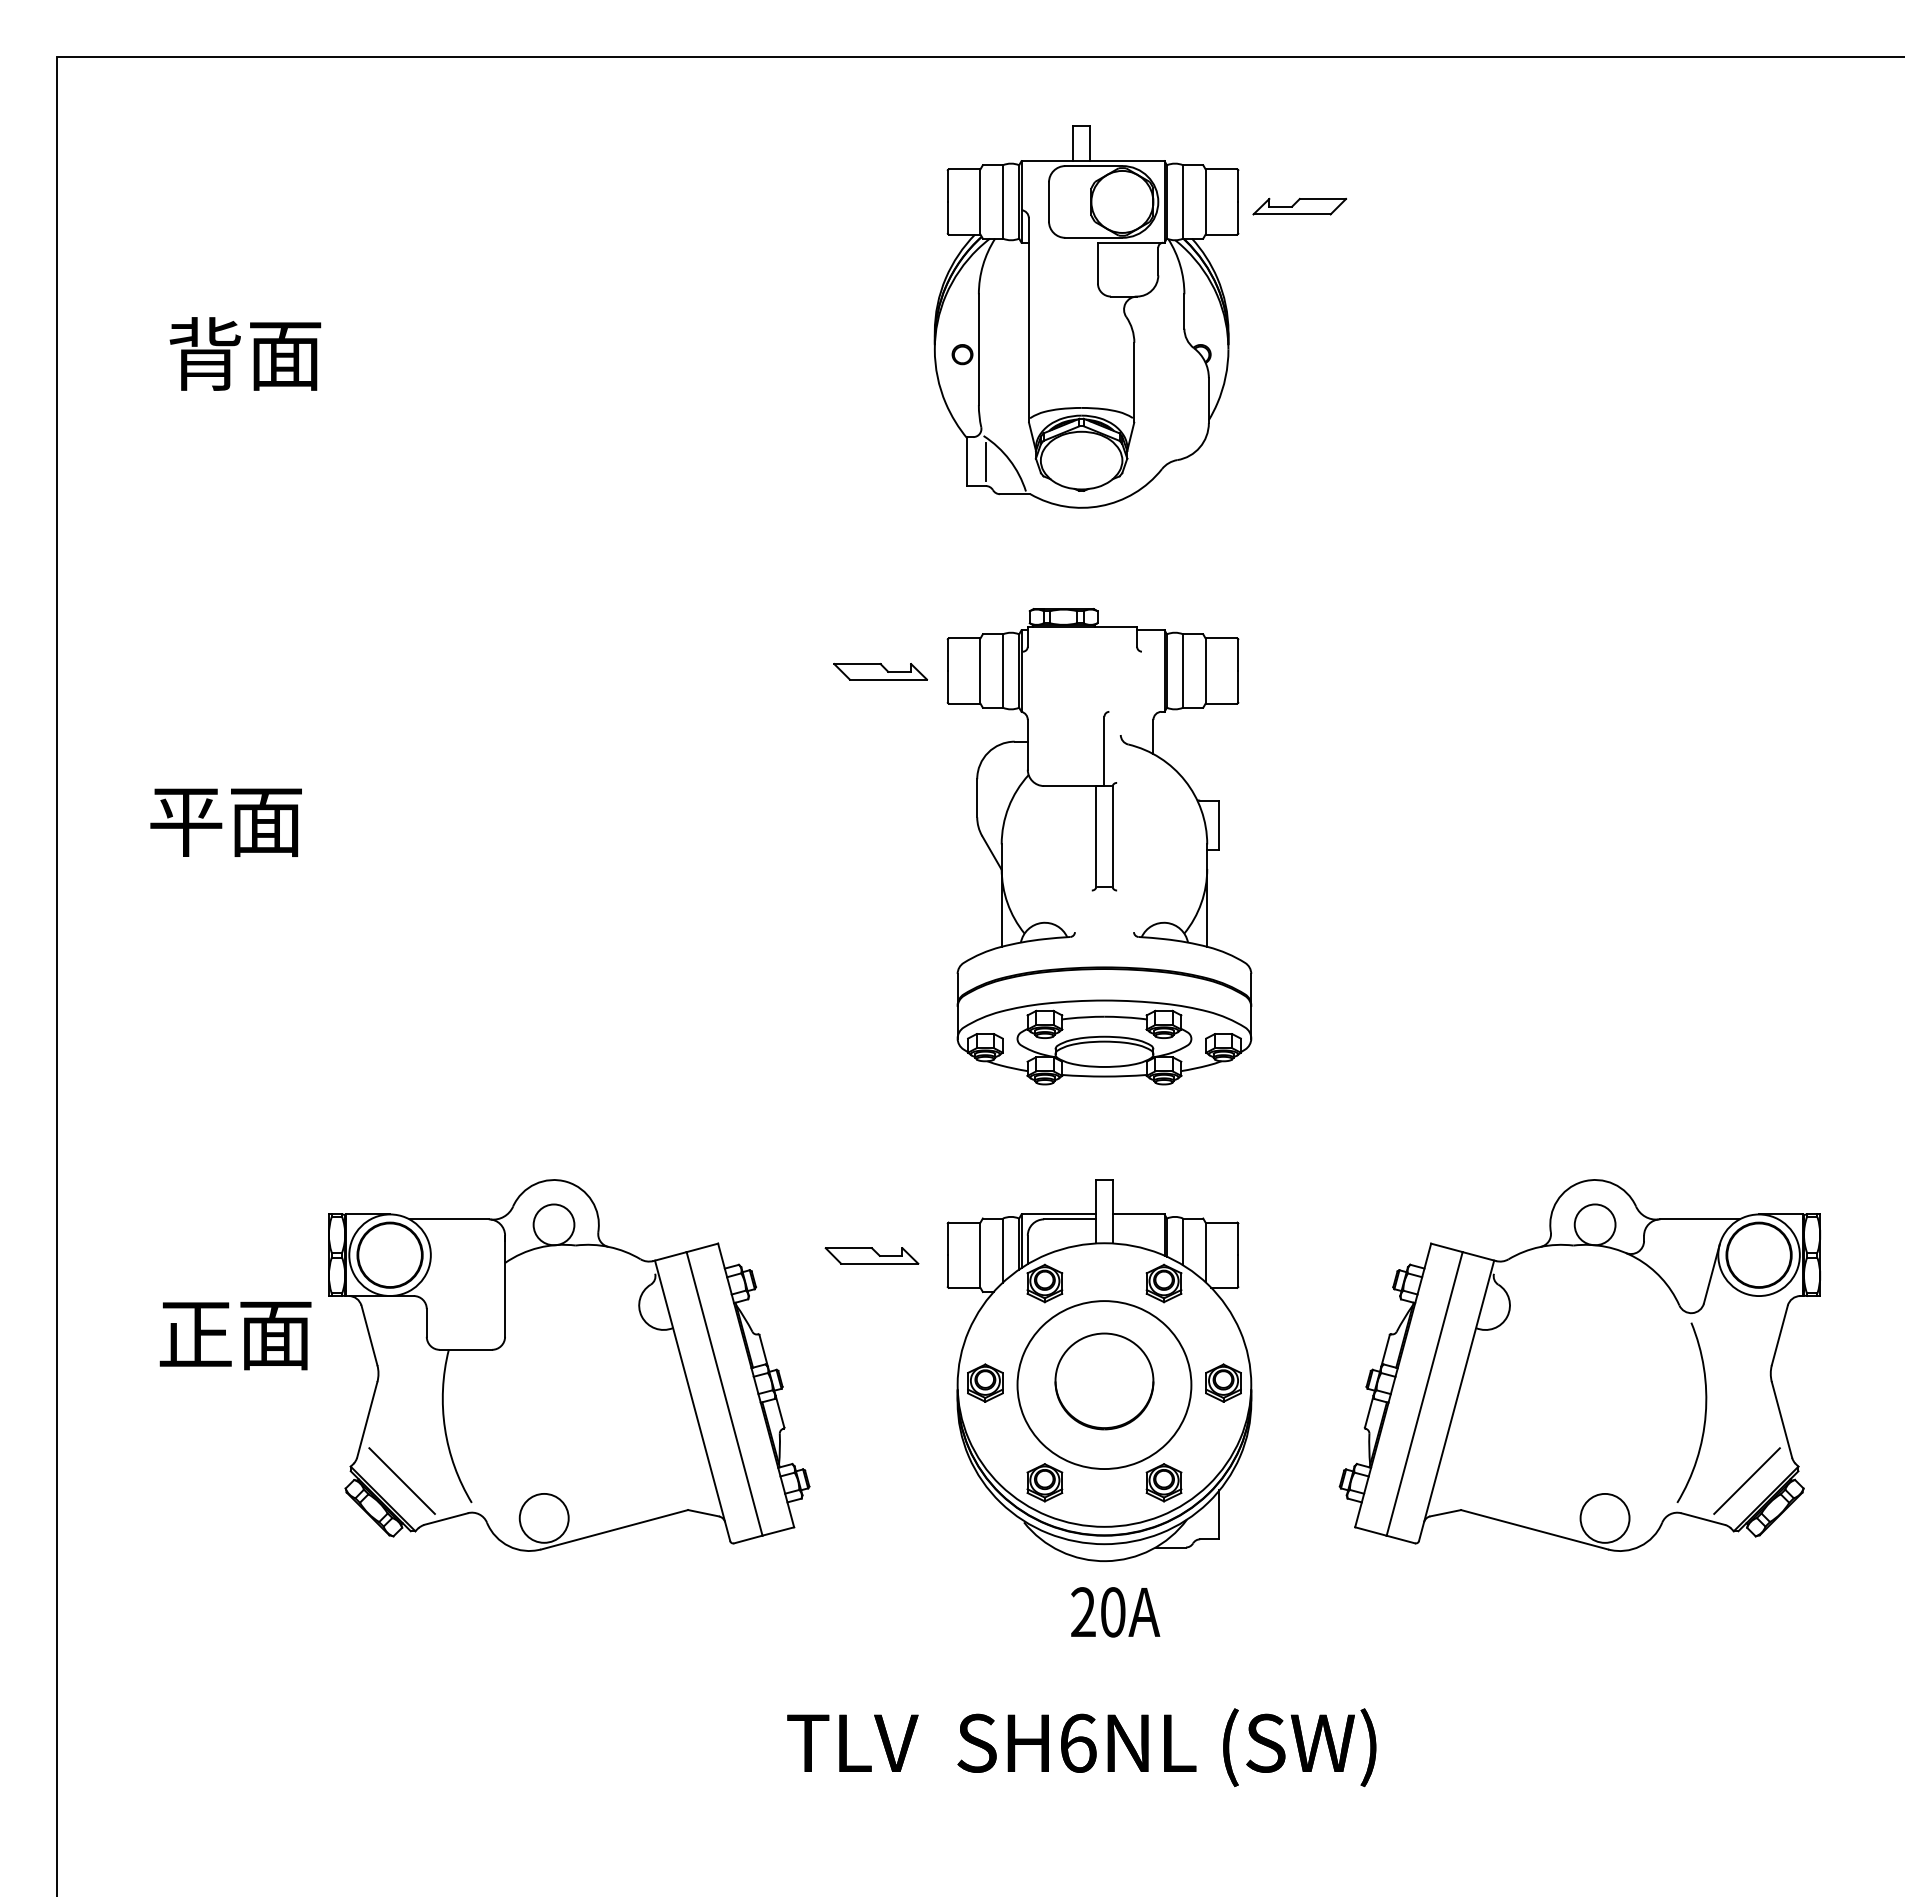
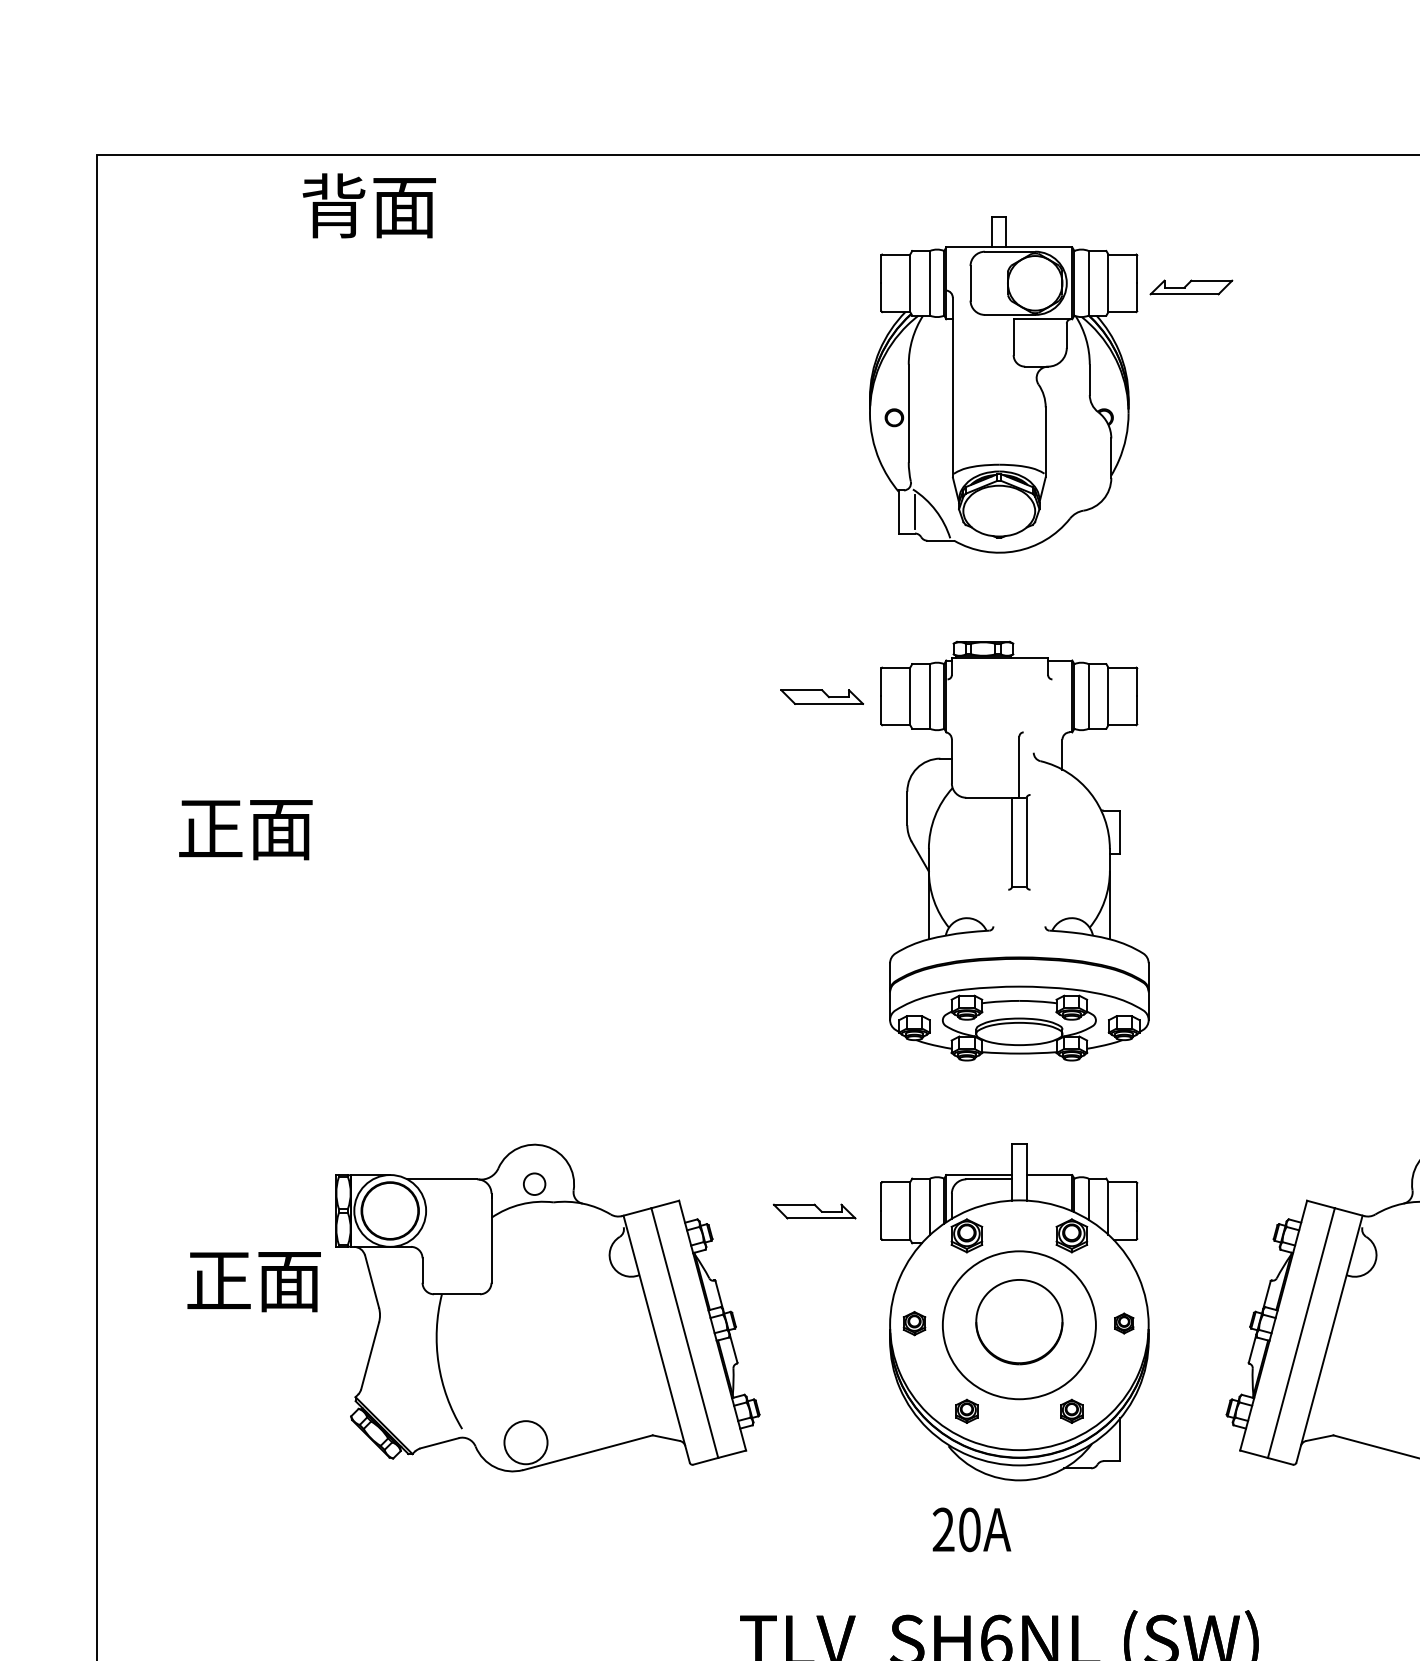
text: (245, 353) -> (369, 205), moved
text: (186, 822) -> (210, 829), 平面 -> 正面
circle: (553, 1224) -> (534, 1183), size x0.6
part: (985, 1382) -> (914, 1323), size x0.7
part: (1223, 1382) -> (1124, 1323), size x0.6
line: (401, 1480) -> (400, 1409), removed
part: (1044, 1482) -> (966, 1411), size x0.7
part: (1163, 1482) -> (1071, 1411), size x0.7
text: (1115, 1612) -> (971, 1529), moved

